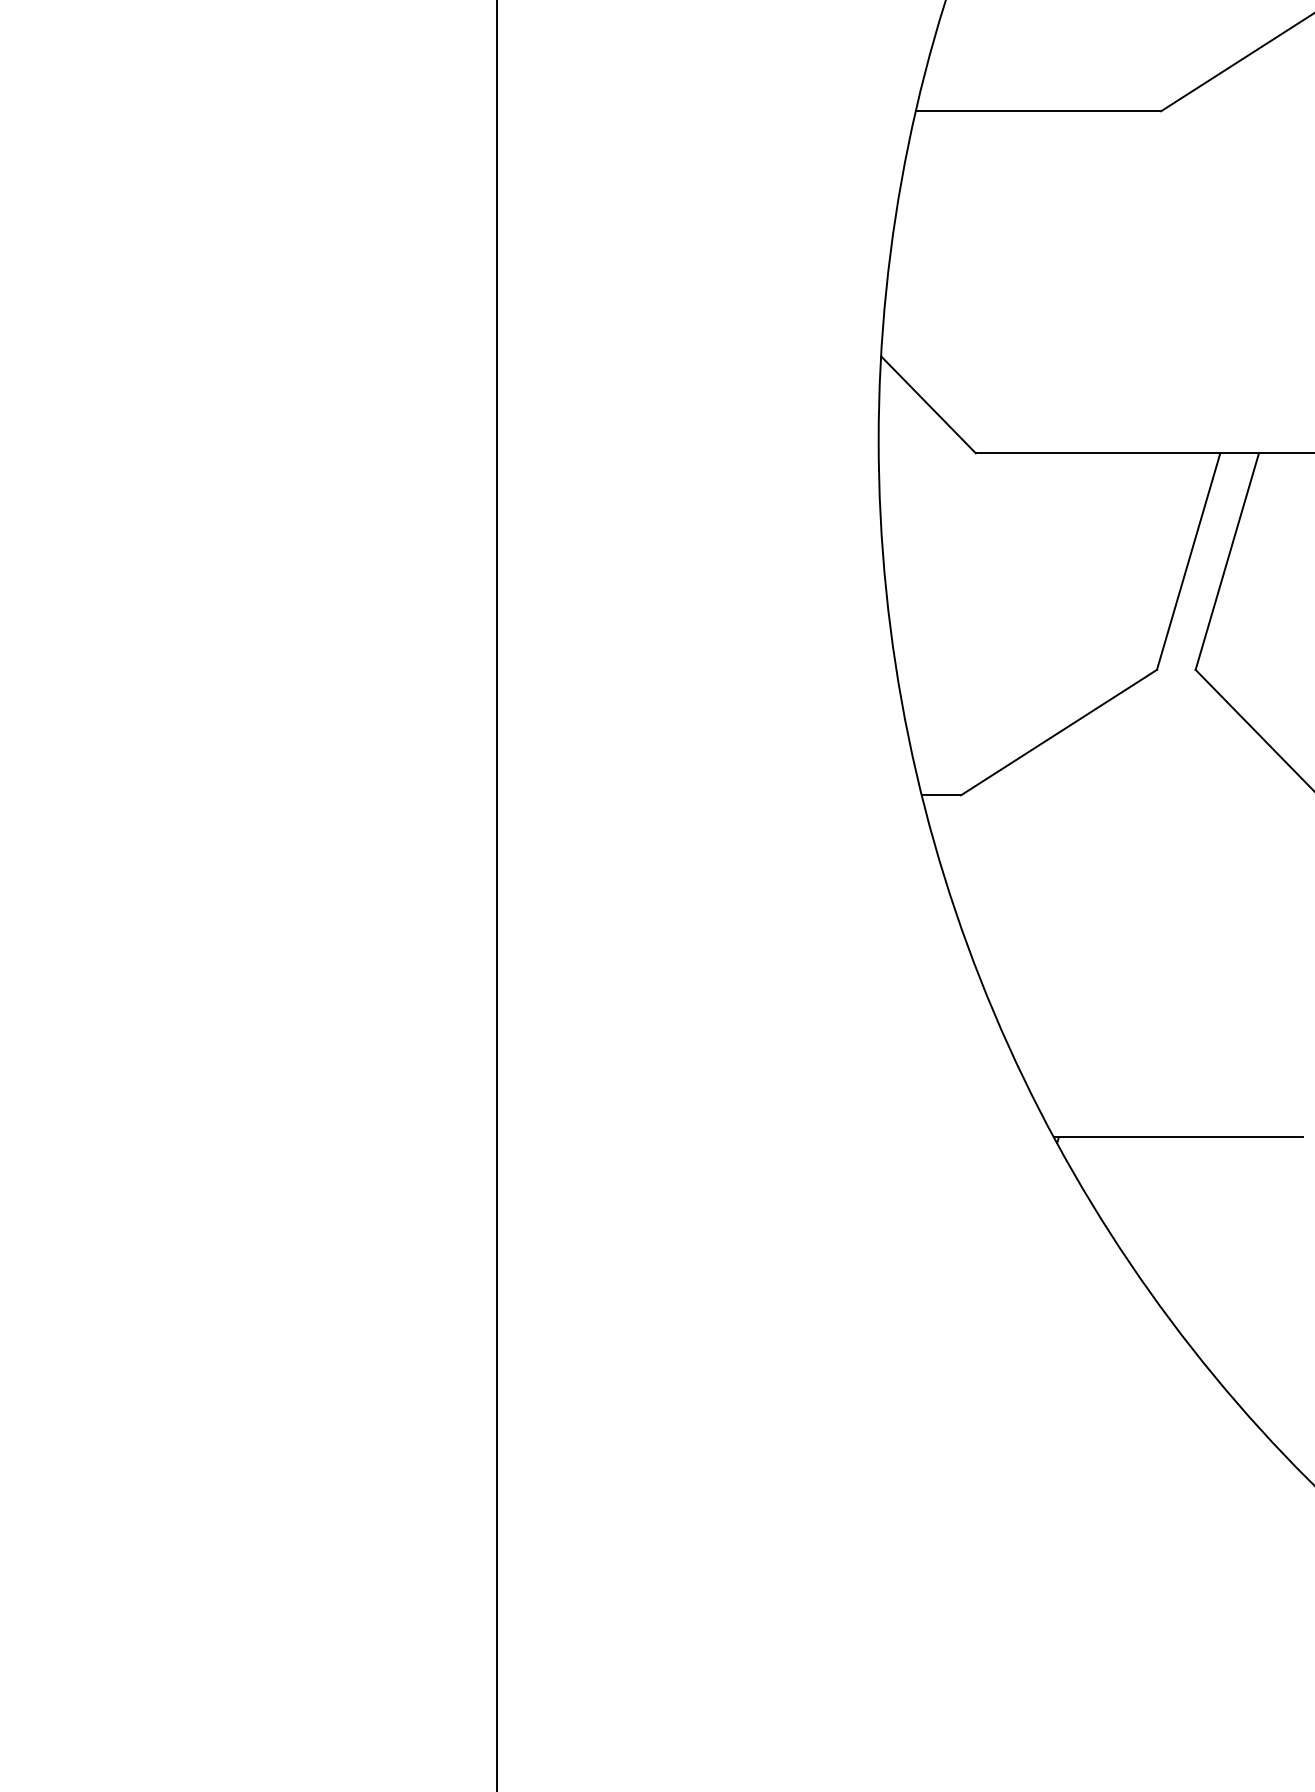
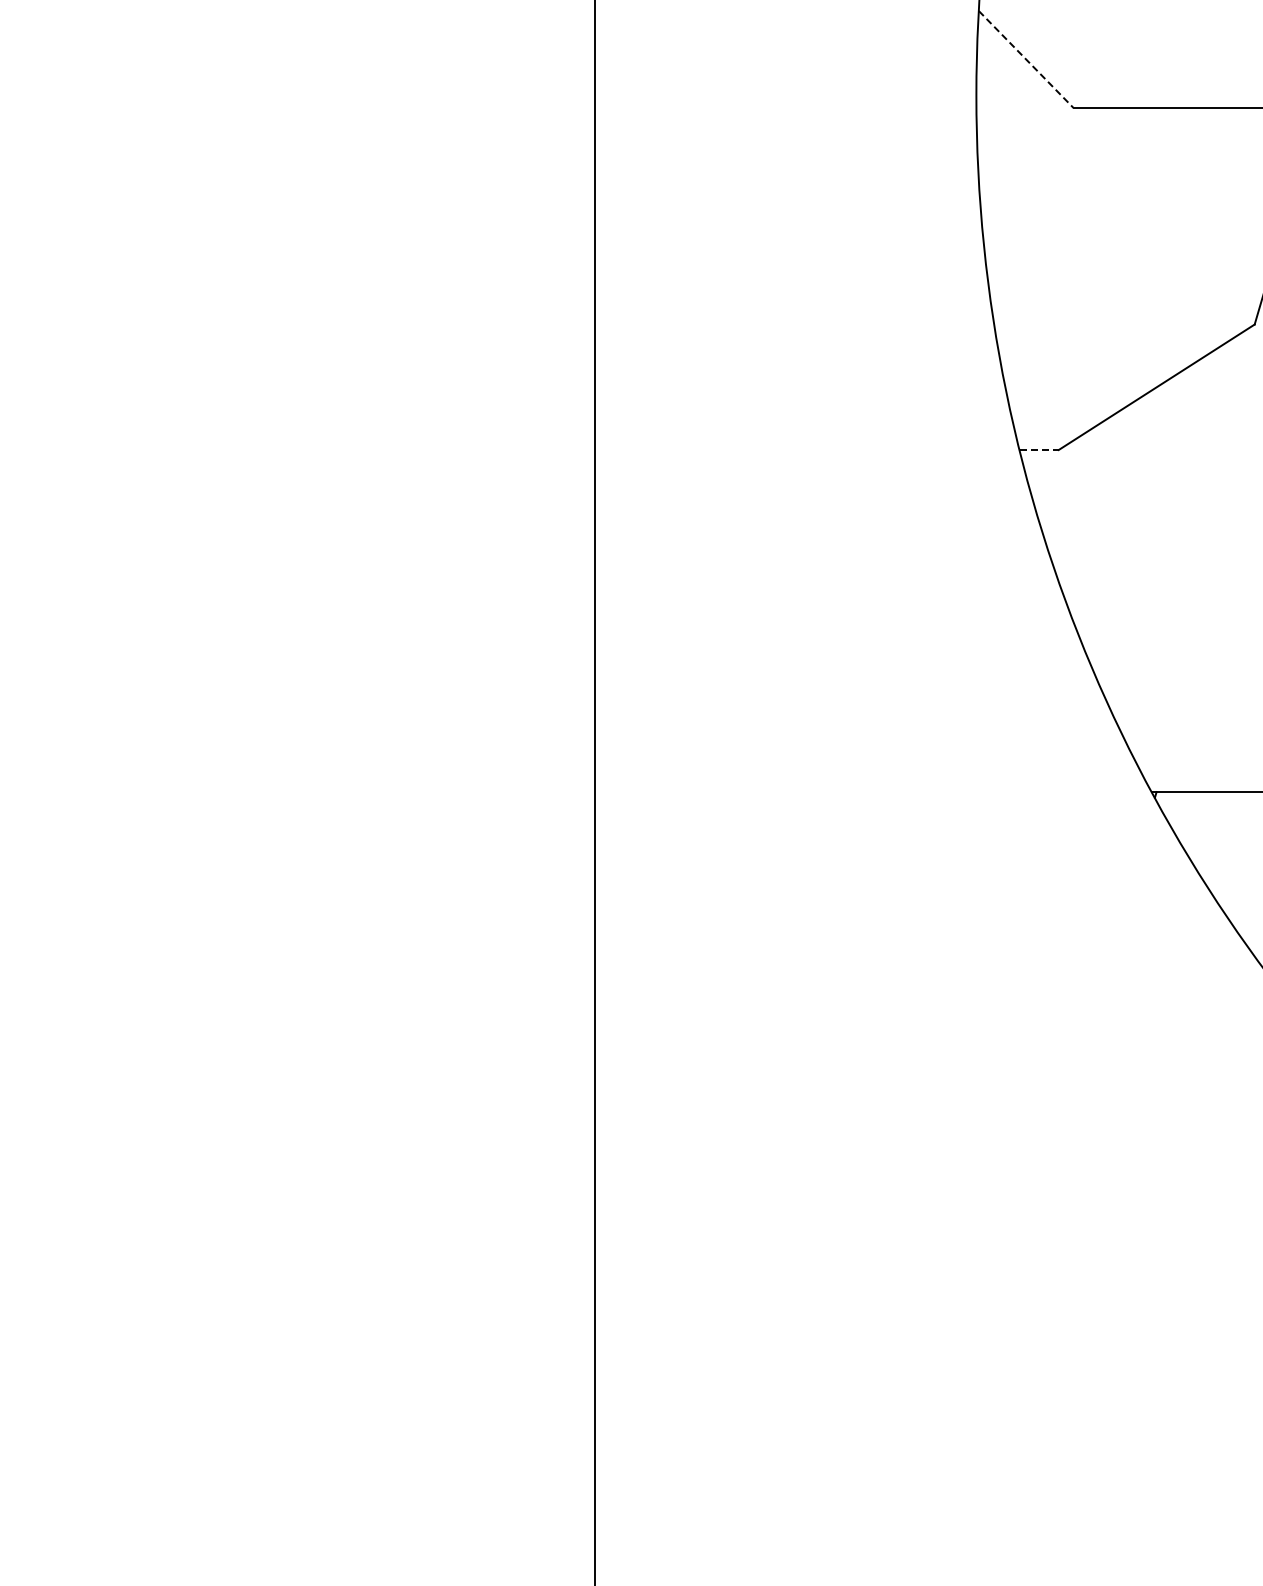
line: (928, 404) -> (1026, 59), solid -> dashed
line: (942, 795) -> (1040, 450), solid -> dashed

